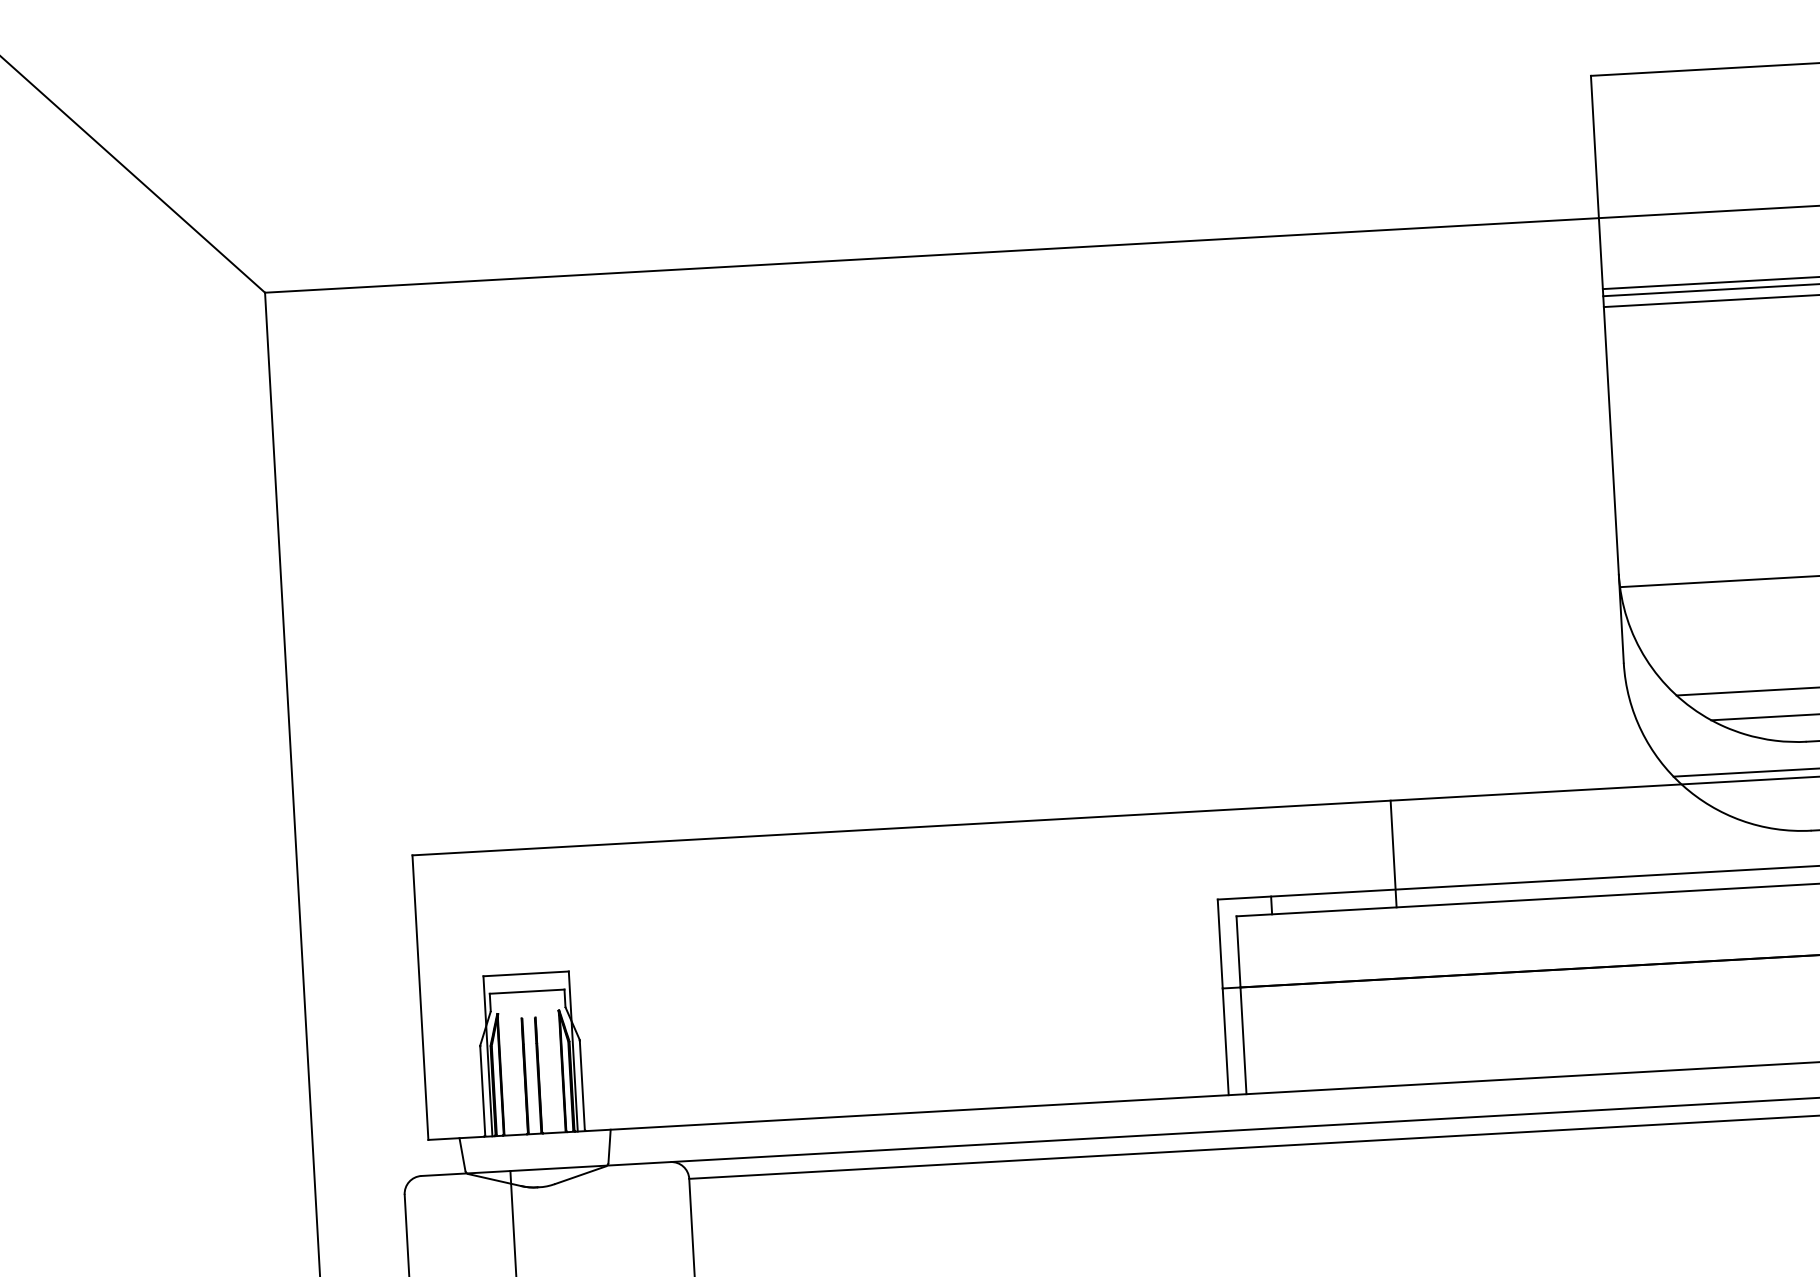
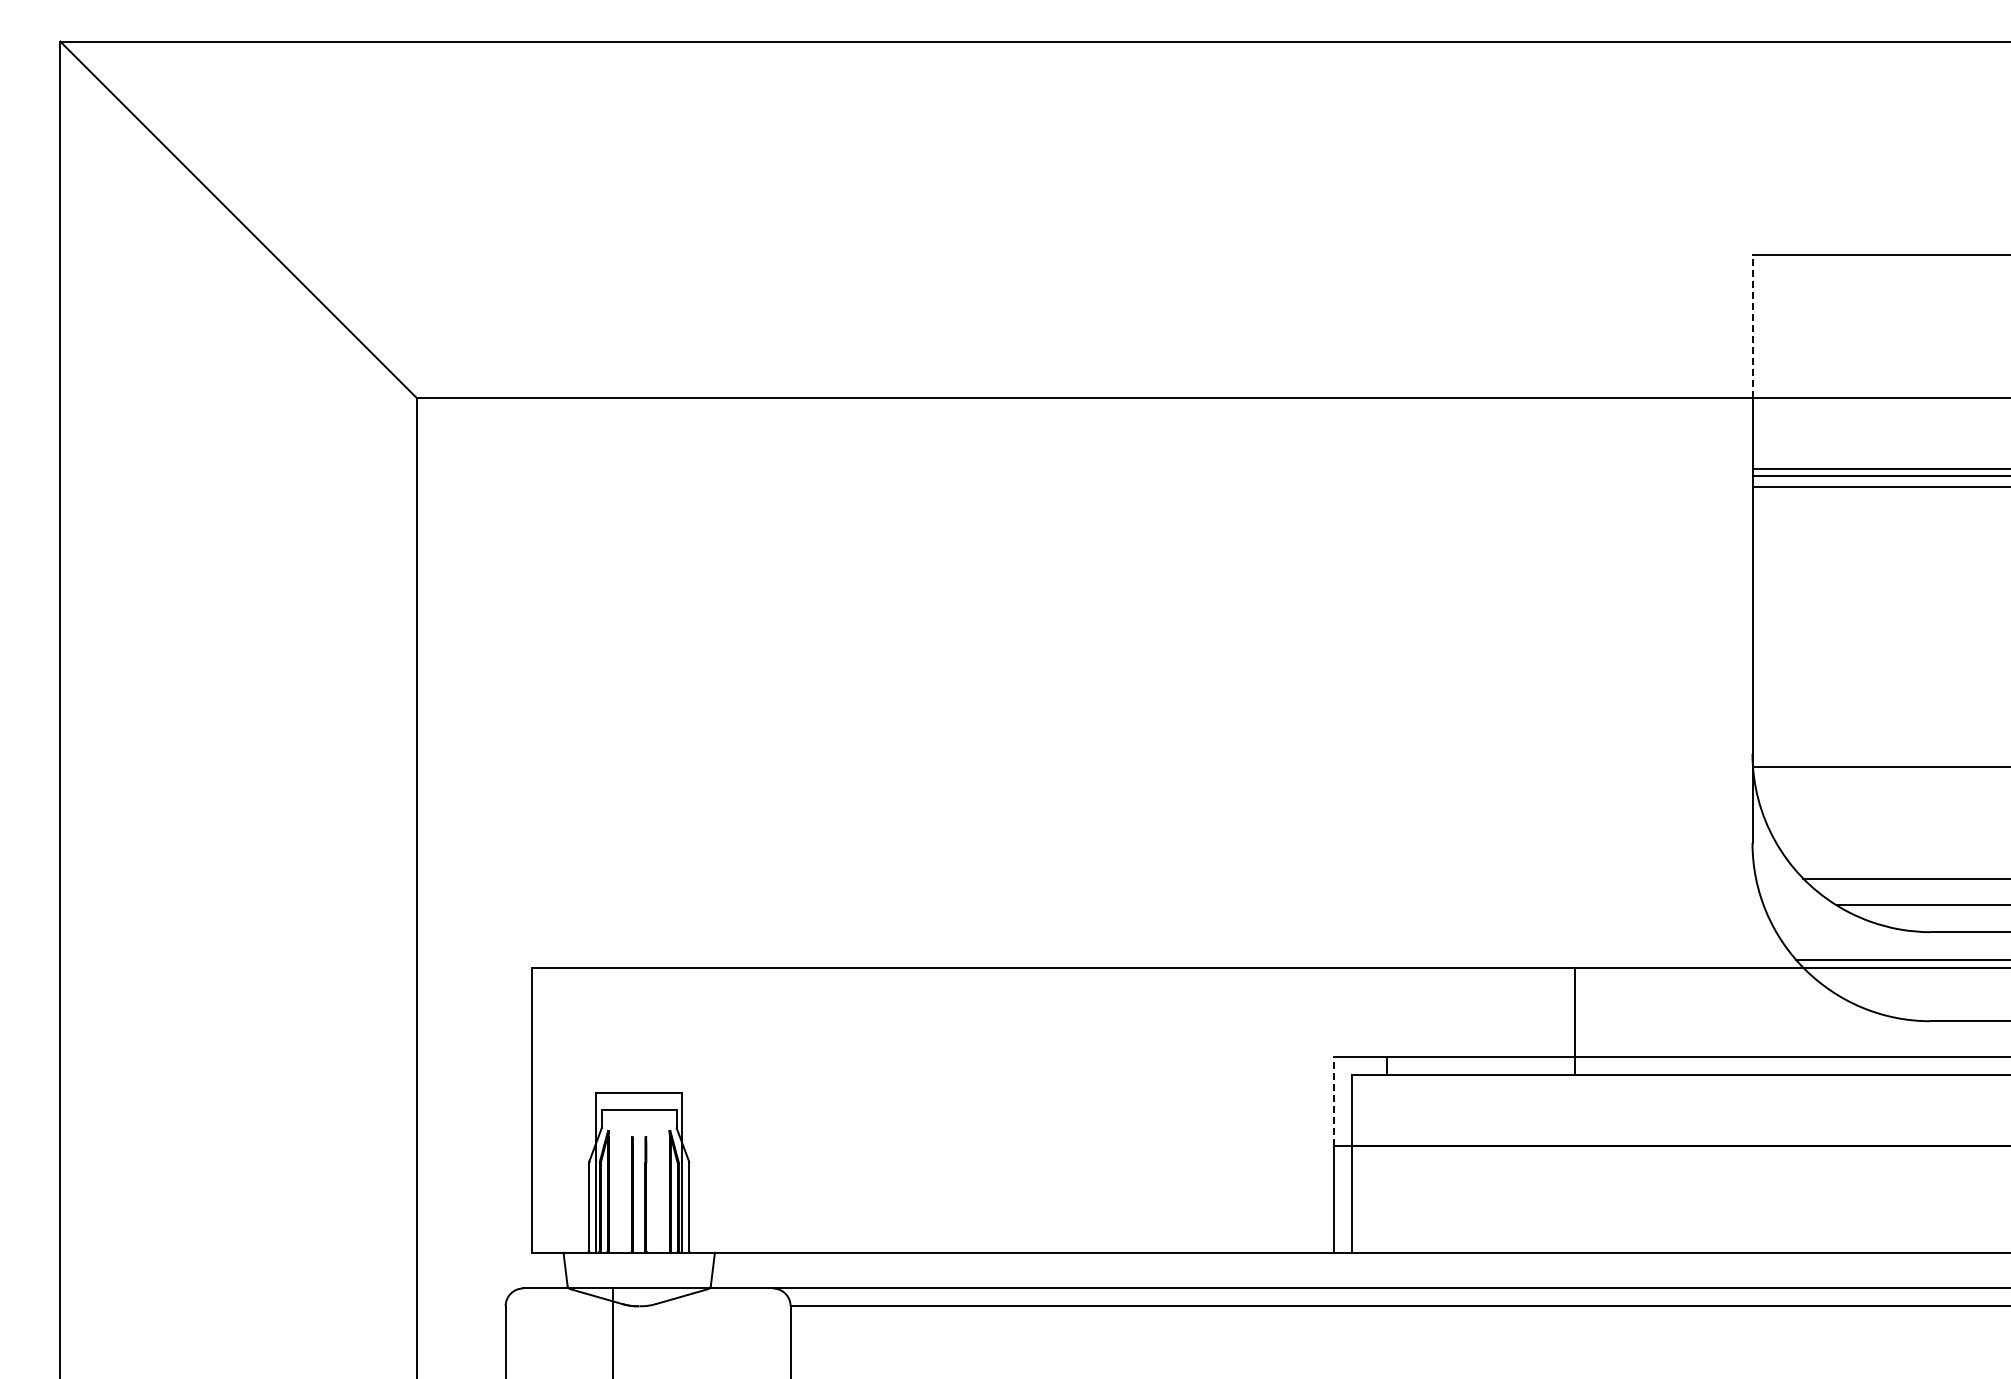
line: (1594, 146) -> (1752, 326), solid -> dashed
line: (1394, 853) -> (1575, 1020), moved
line: (1219, 944) -> (1333, 1101), solid -> dashed

